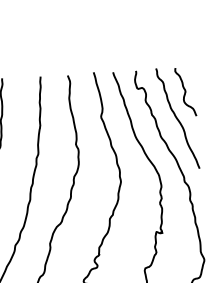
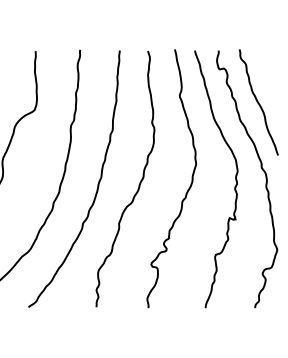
curve: (185, 91) -> (268, 75), removed

